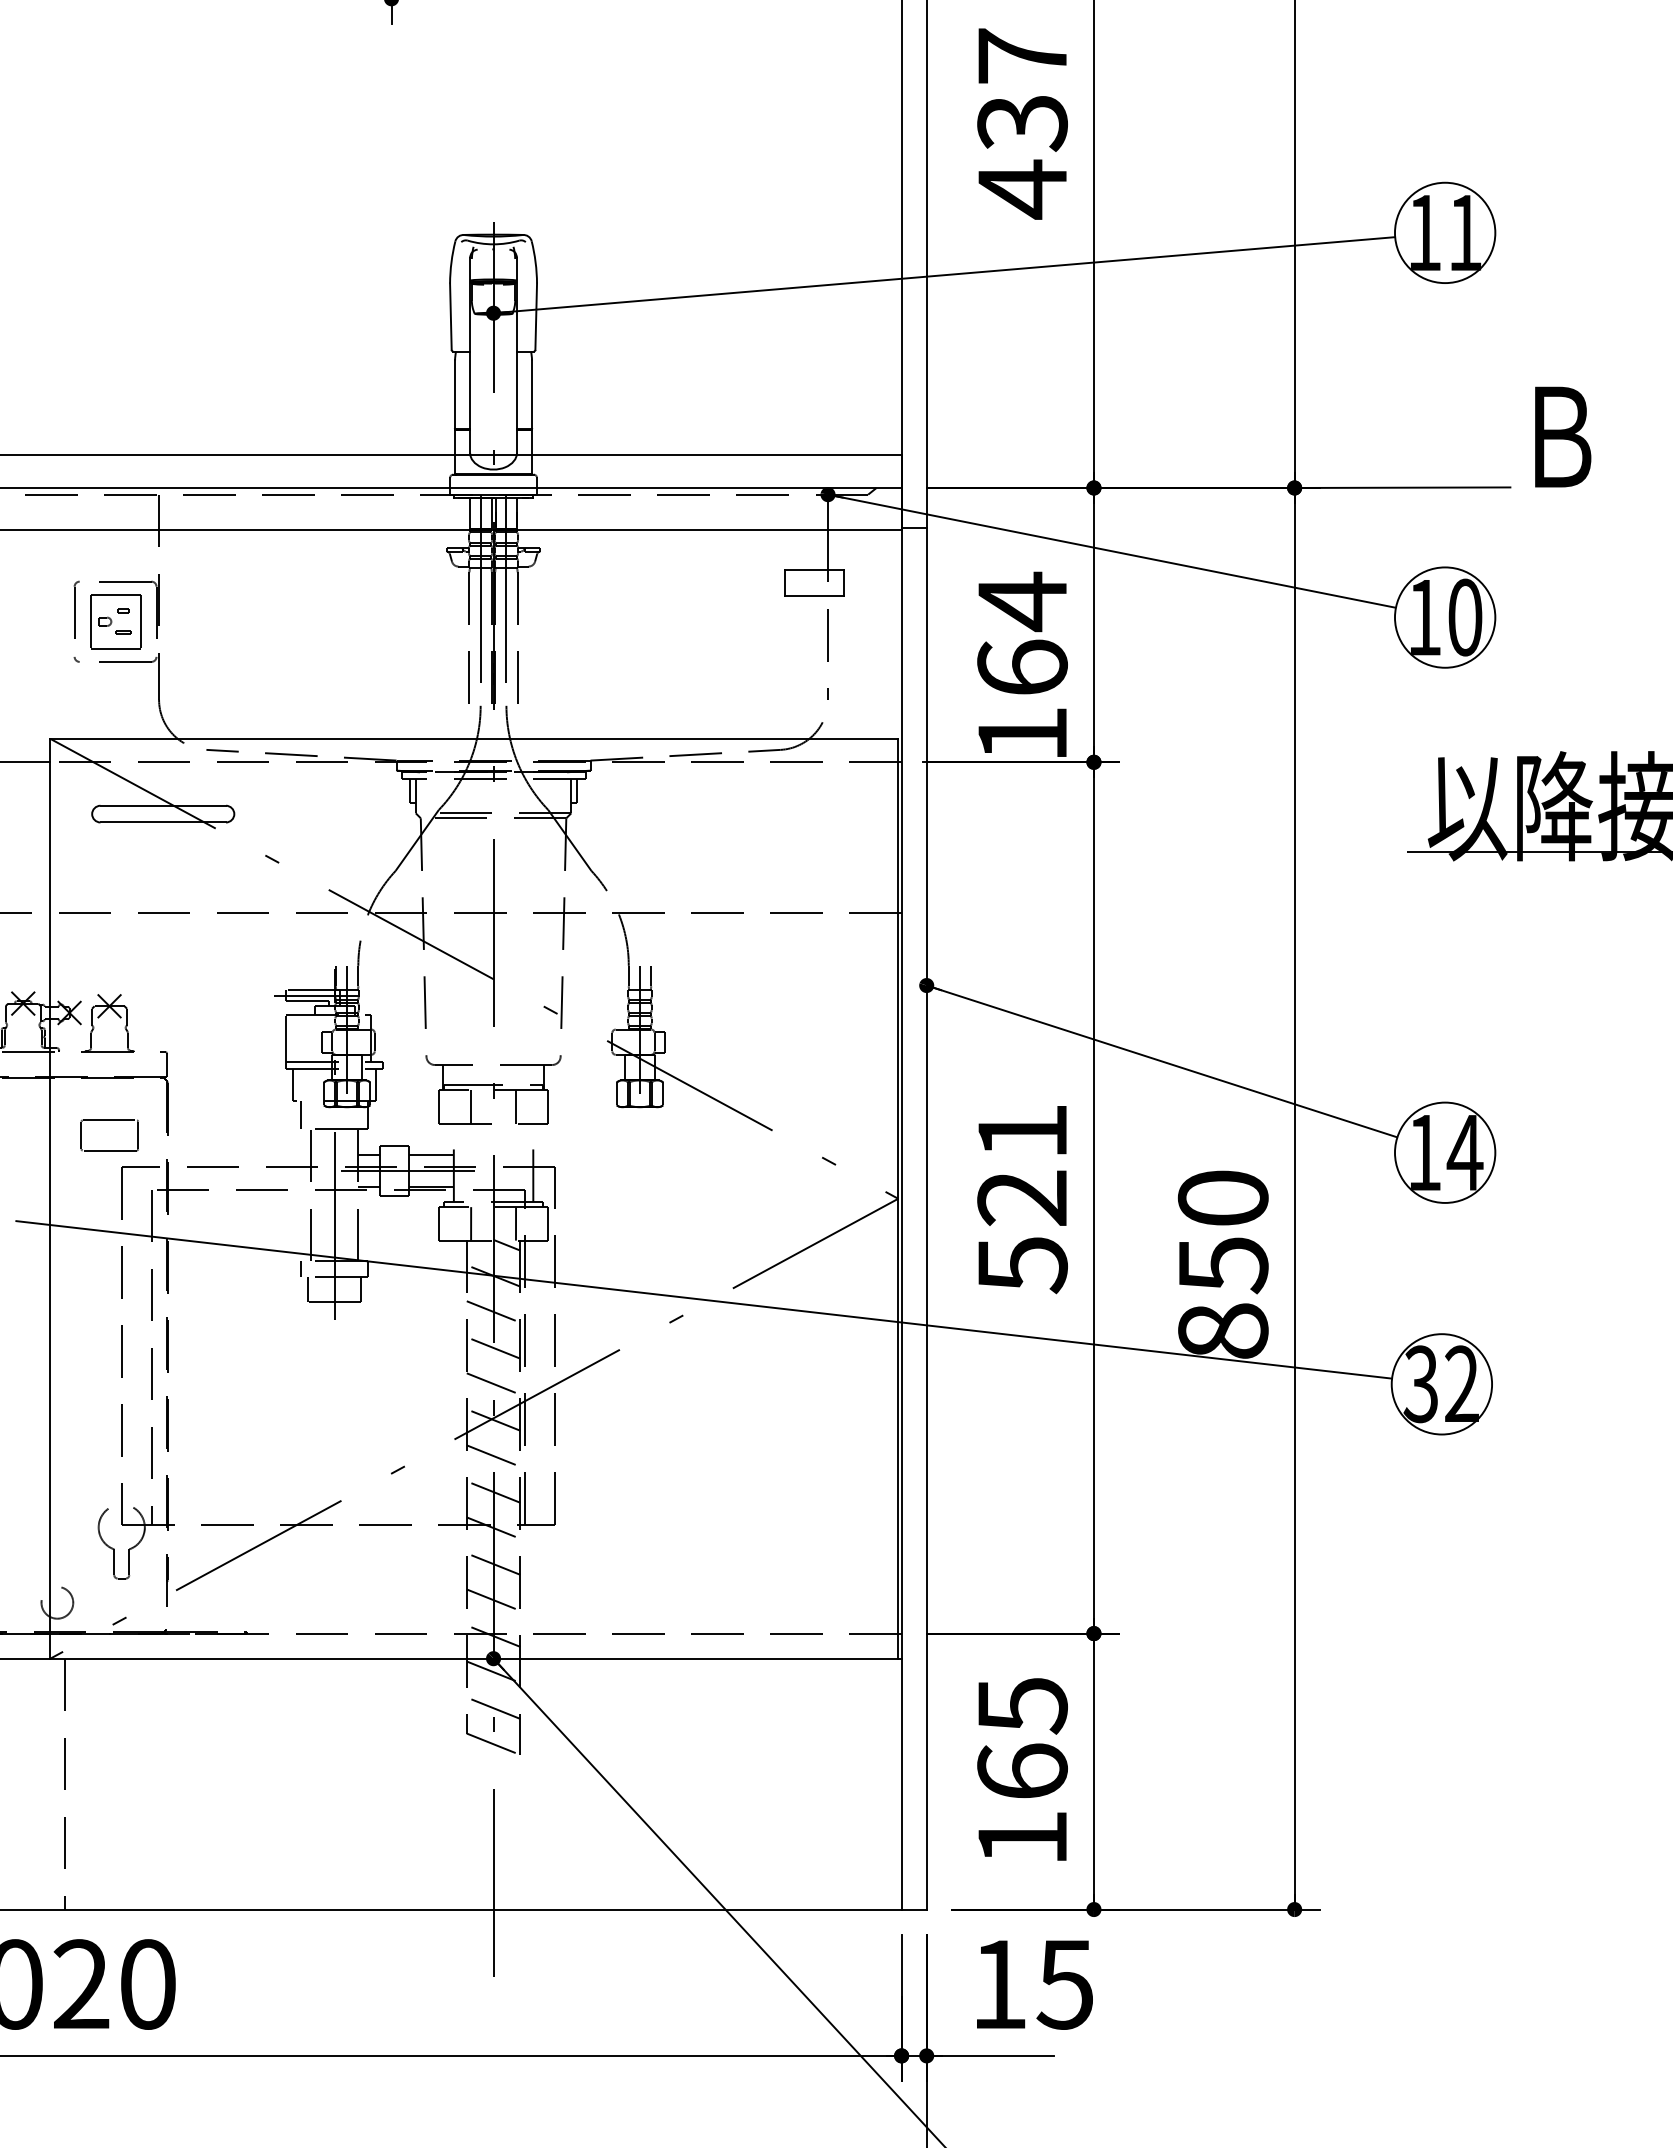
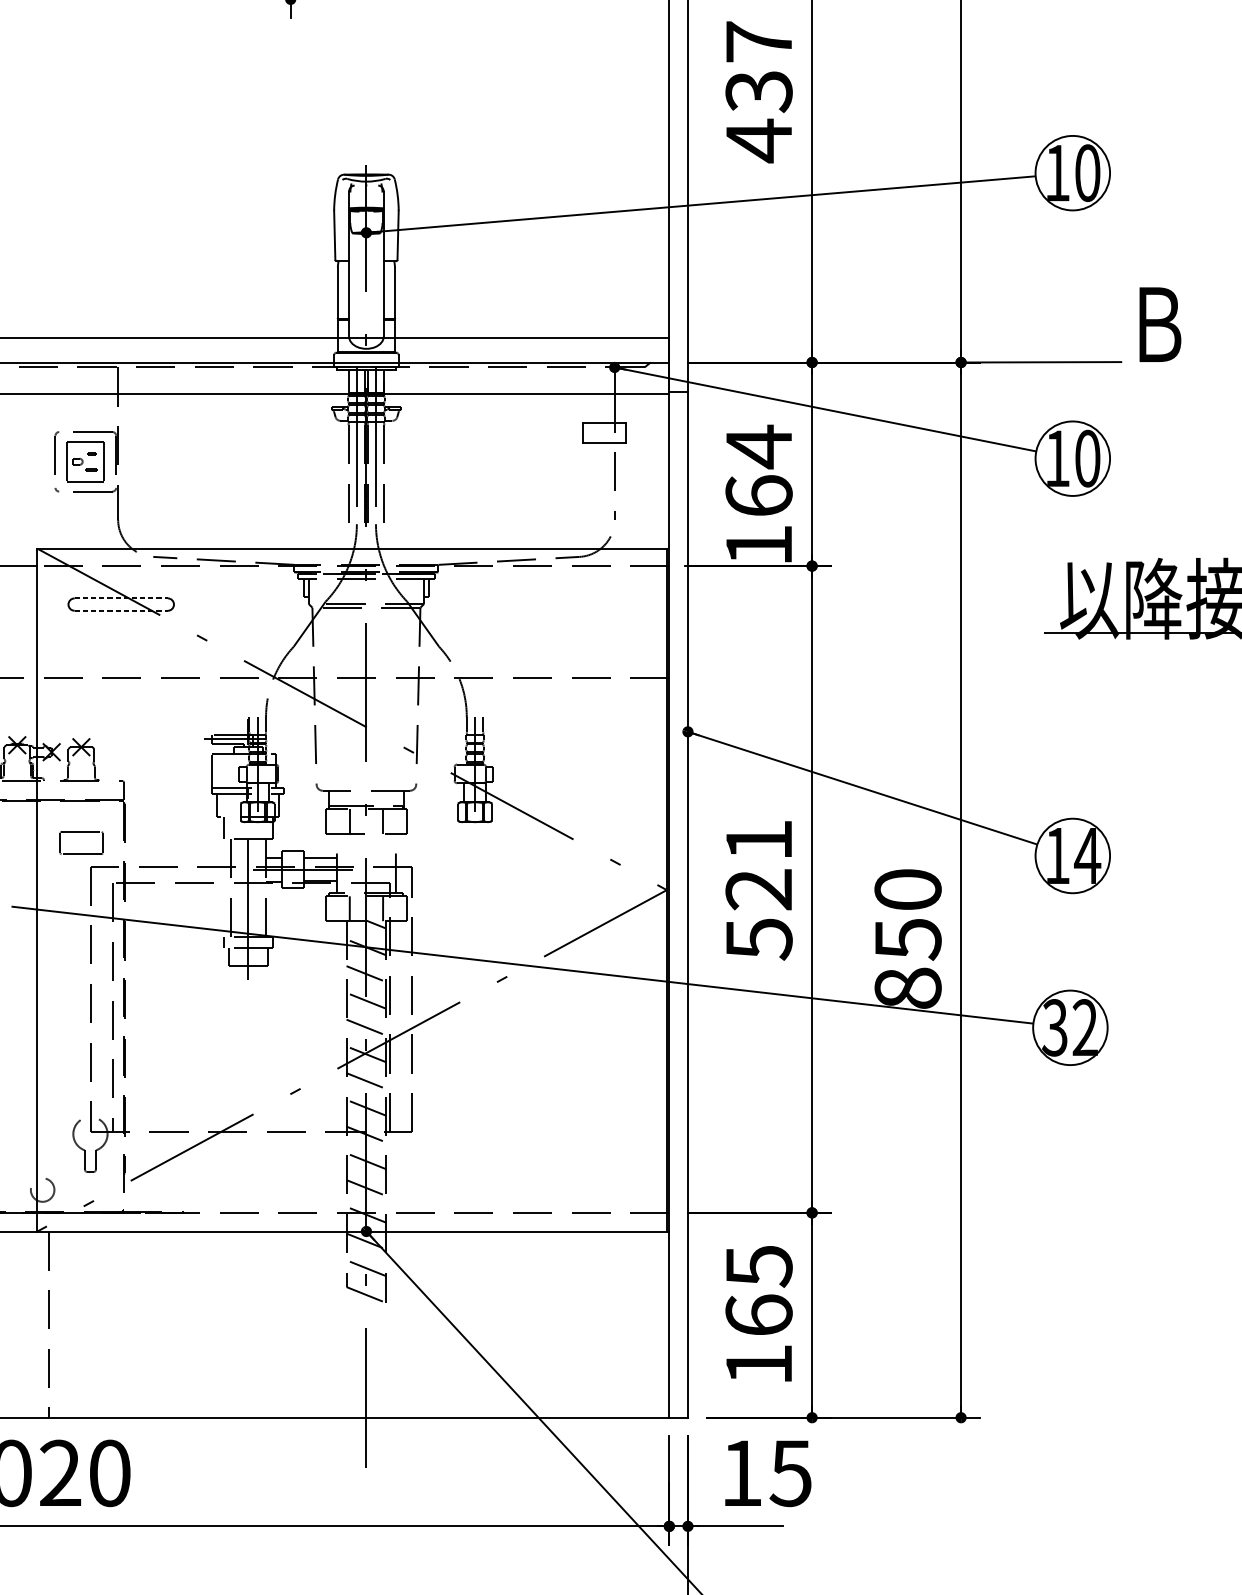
text: (1465, 232) -> (1087, 172), 11 -> 10
line: (163, 805) -> (121, 598), solid -> dashed
line: (163, 822) -> (121, 610), solid -> dashed

